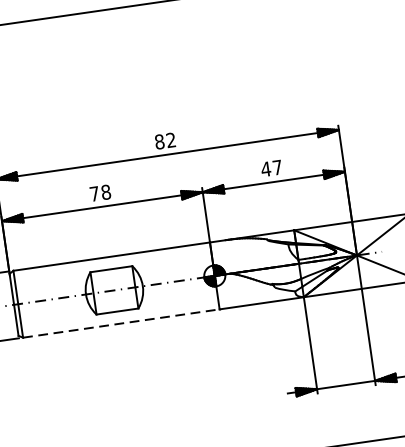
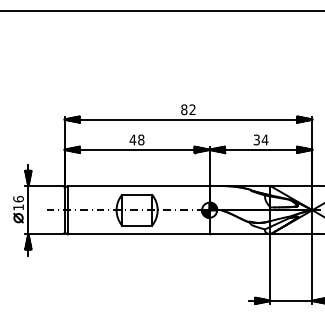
text: (271, 167) -> (260, 139), 47 -> 34
text: (93, 193) -> (132, 139), 78 -> 48
line: (121, 323) -> (138, 234), dashed -> solid

